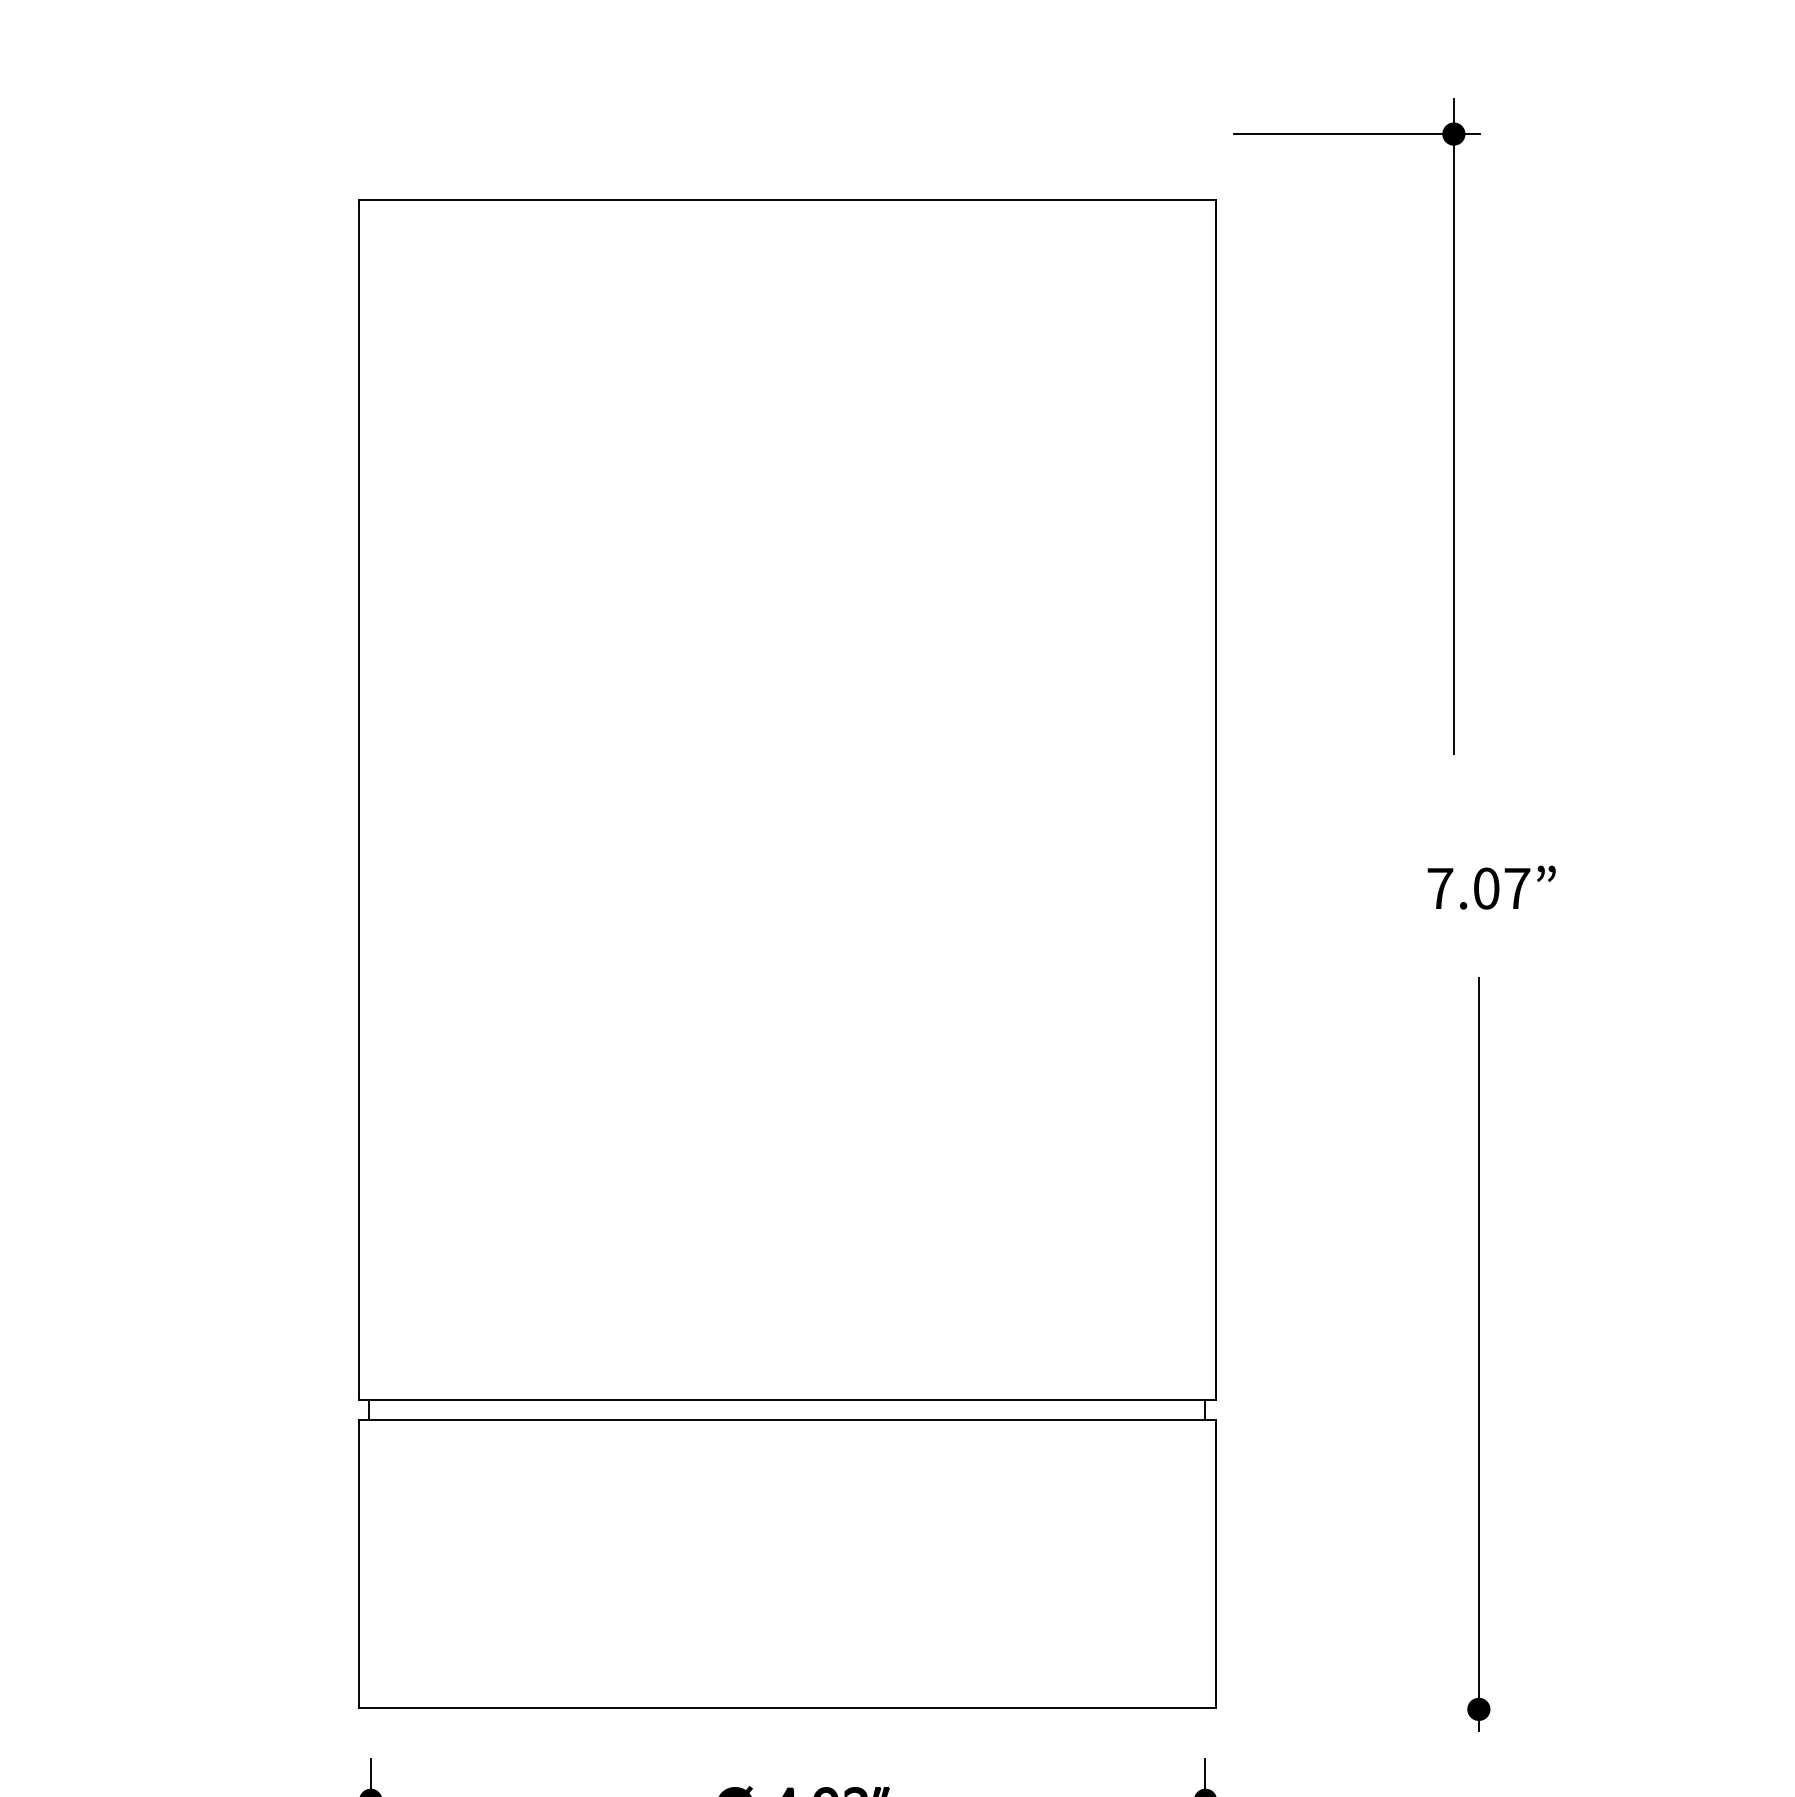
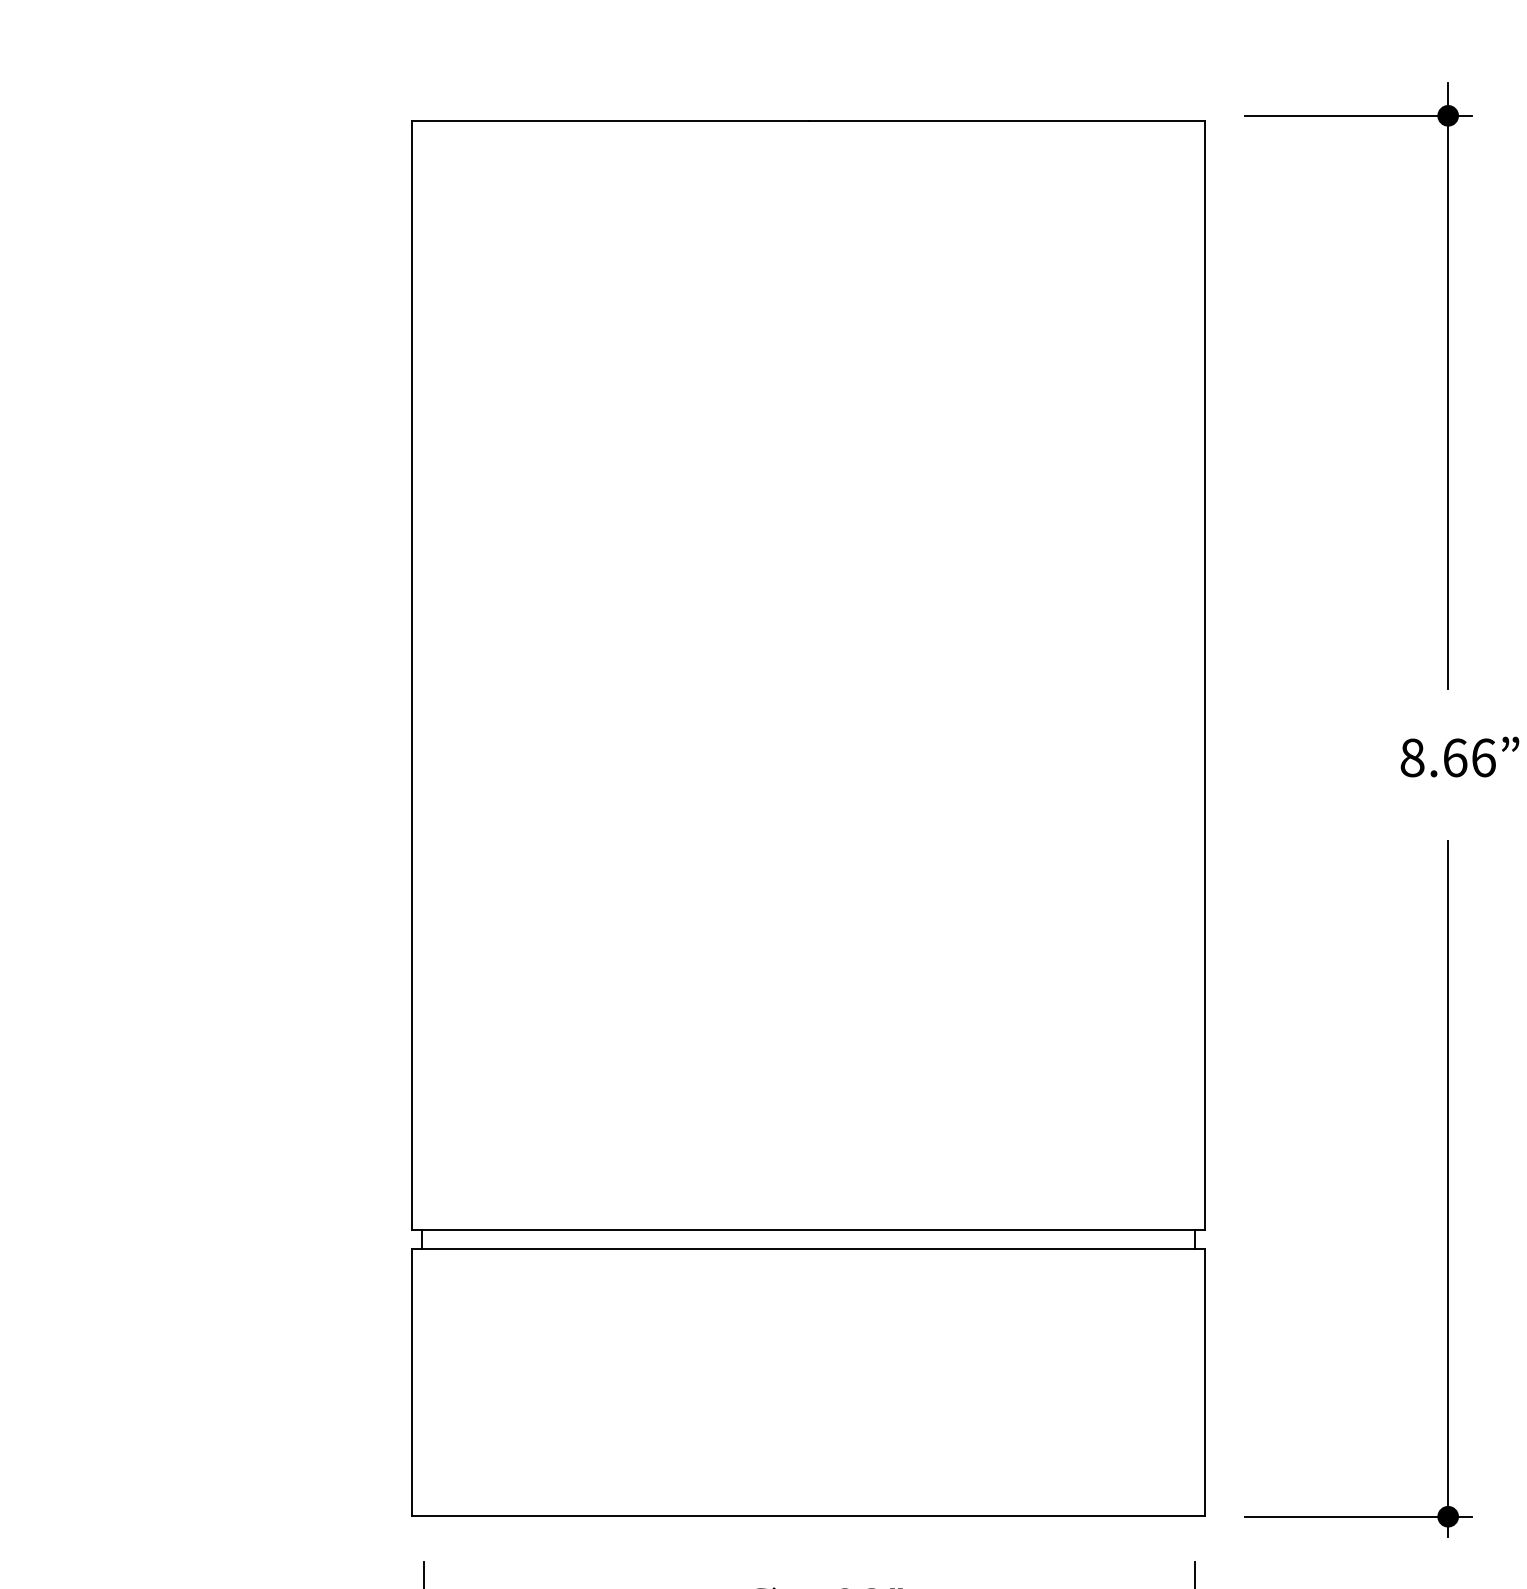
part: (1453, 426) -> (1447, 386), moved
text: (1478, 888) -> (1447, 757), 7.07 -> 8.66
line: (1381, 1709) -> (1358, 1516), added

